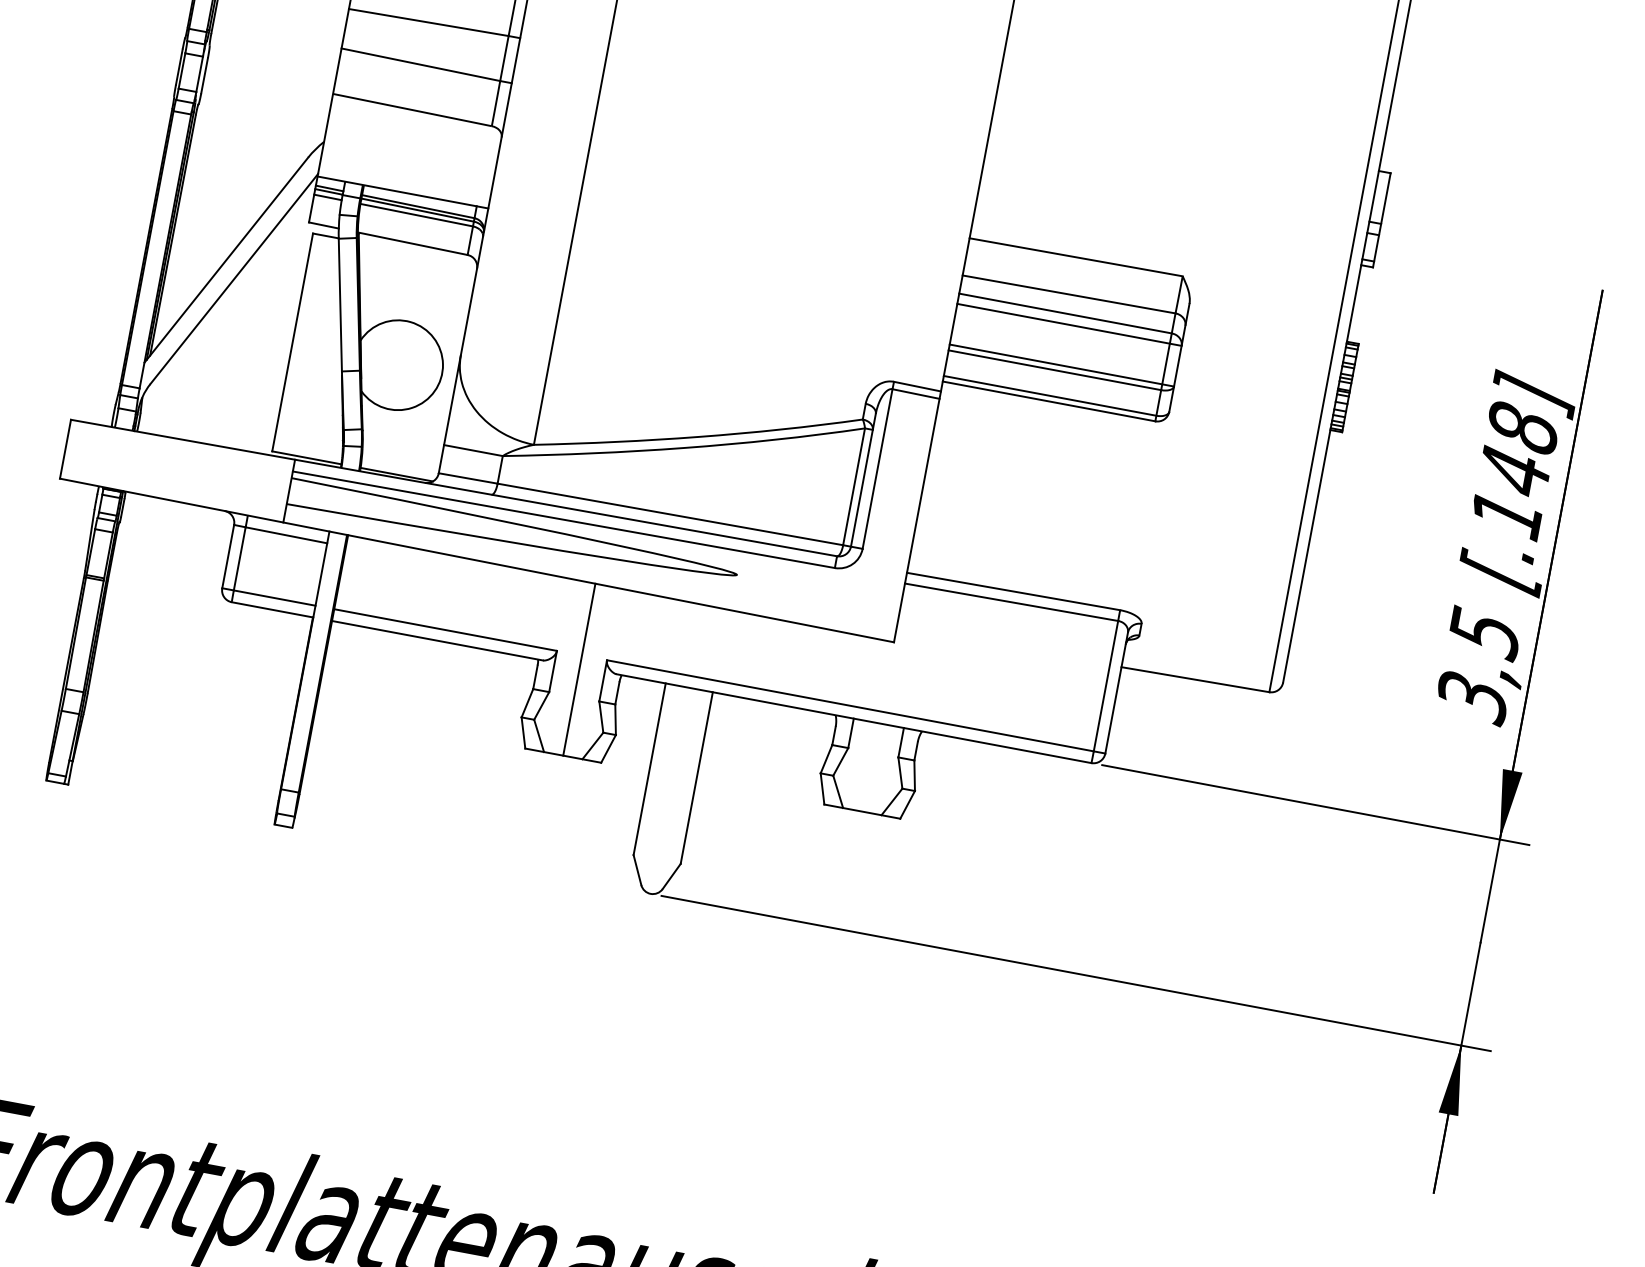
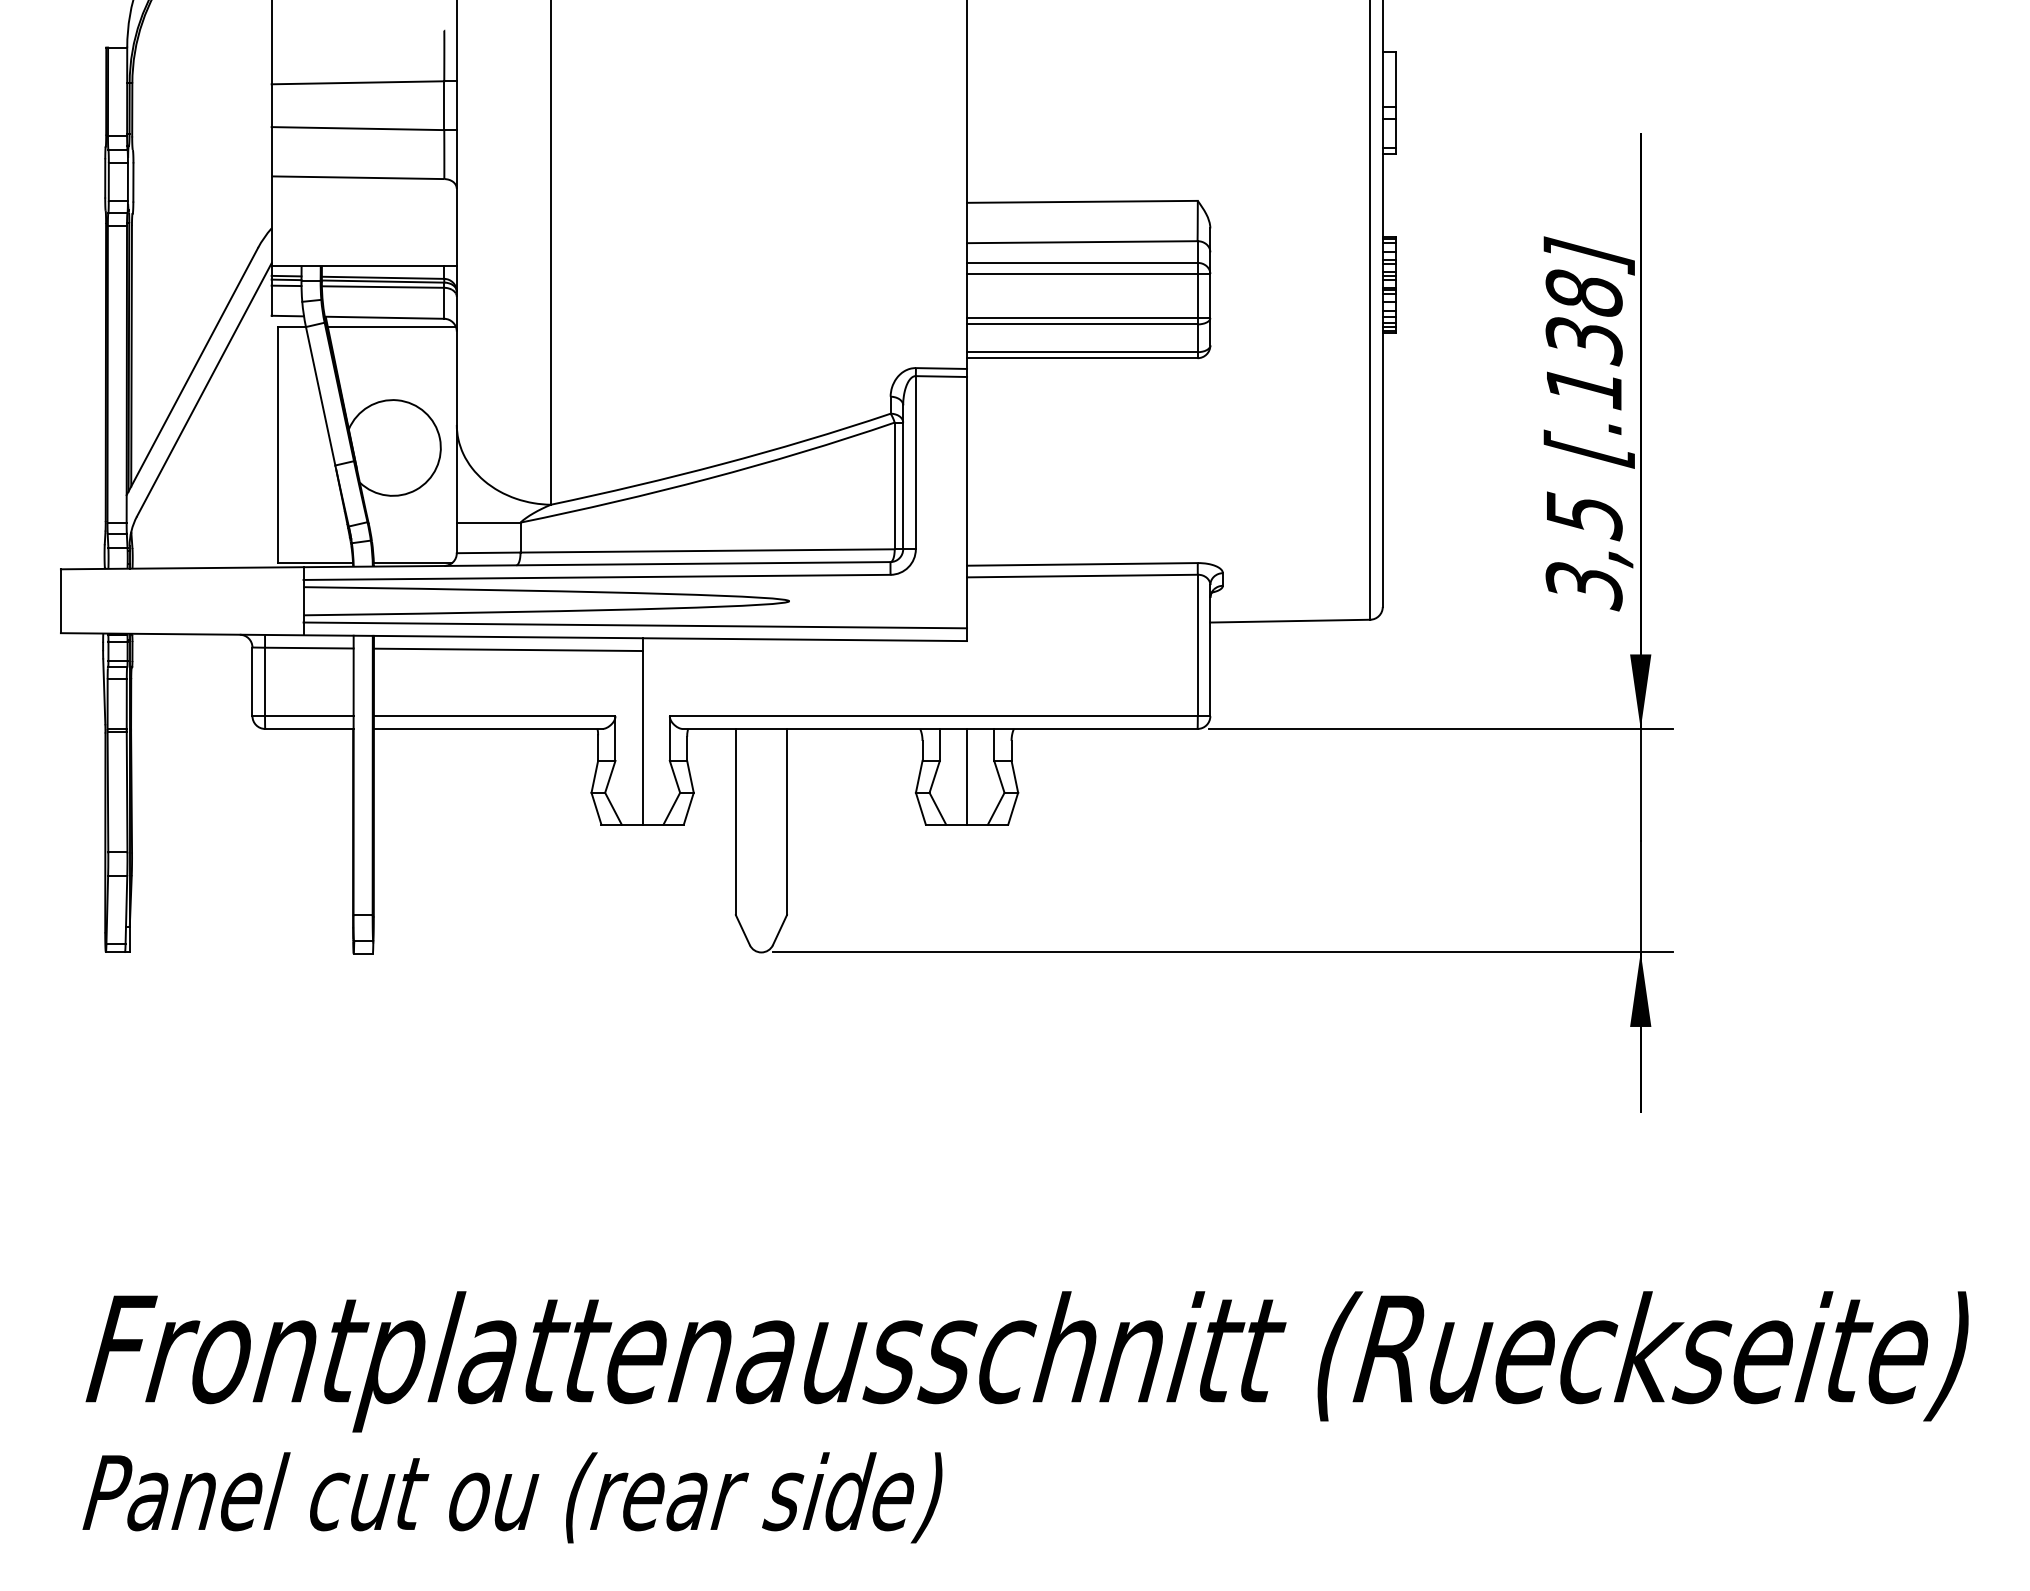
line: (417, 252) -> (391, 326), added
text: (1513, 472) -> (1583, 341), [.148] -> [.138]
line: (468, 570) -> (507, 649), added
line: (591, 570) -> (635, 625), added
line: (871, 767) -> (967, 776), added

